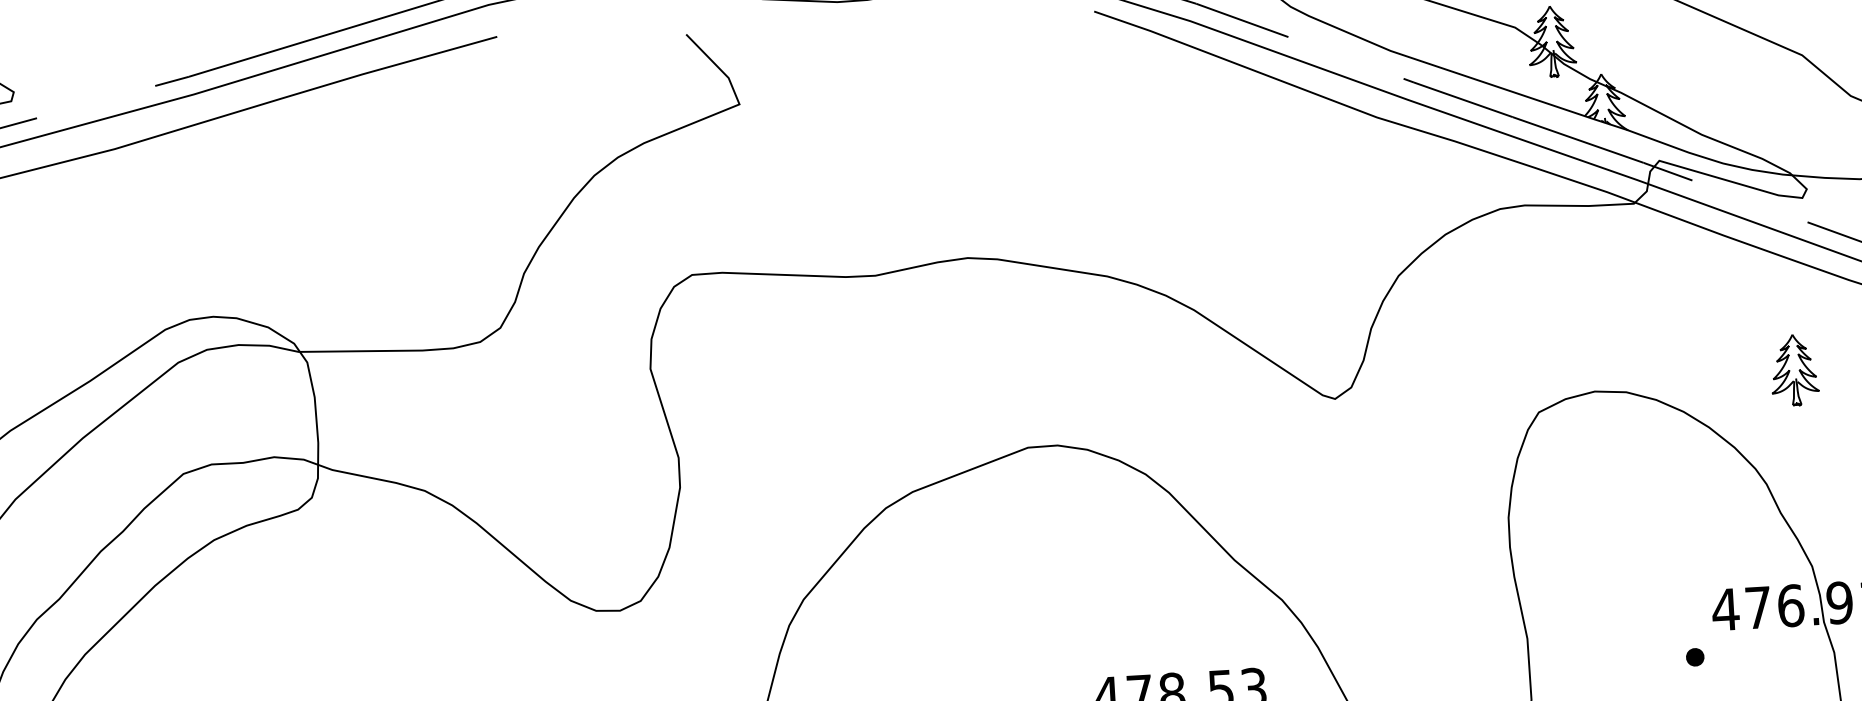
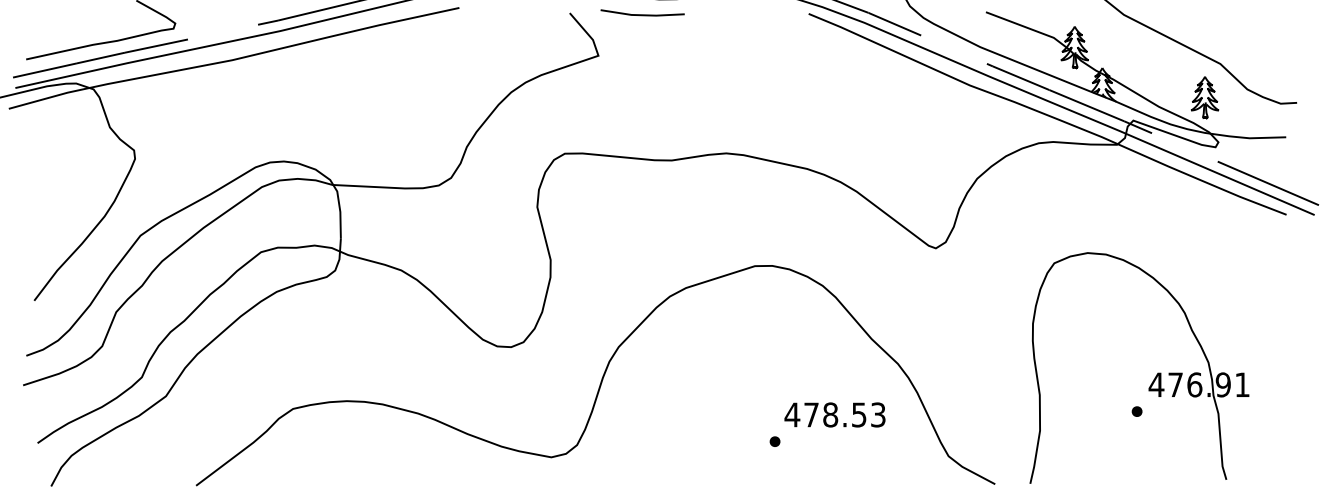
line: (810, 29) -> (642, 14), added
part: (1793, 370) -> (1204, 97), moved

